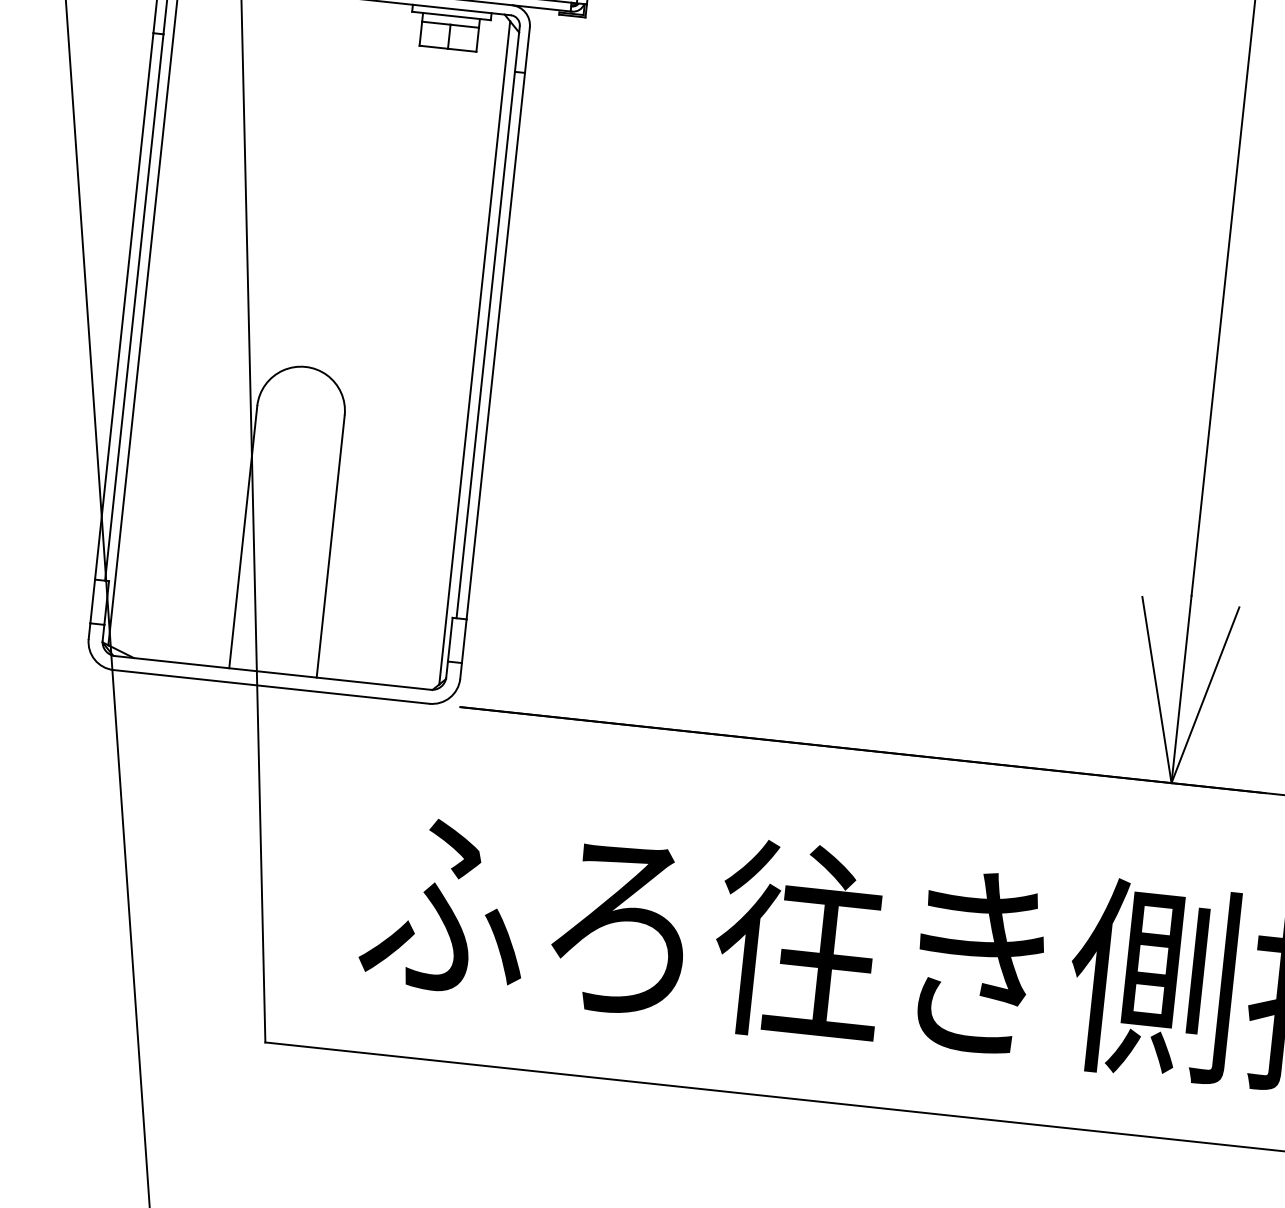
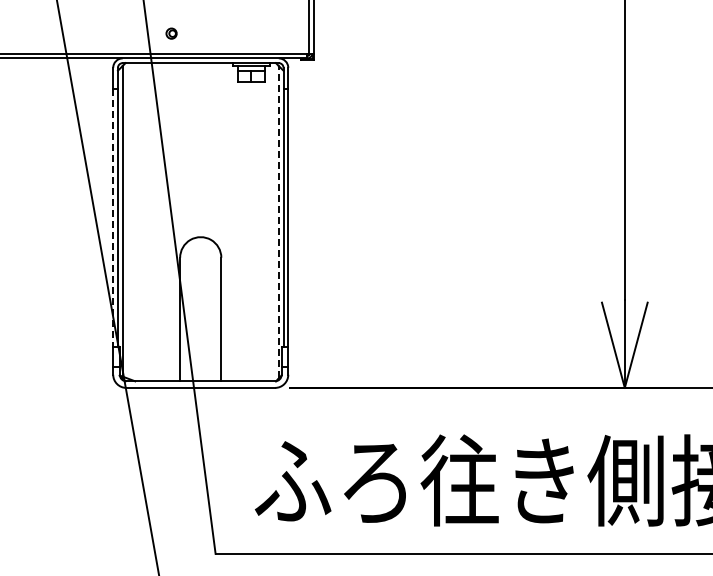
line: (124, 307) -> (113, 218), solid -> dashed
line: (474, 351) -> (278, 221), solid -> dashed

